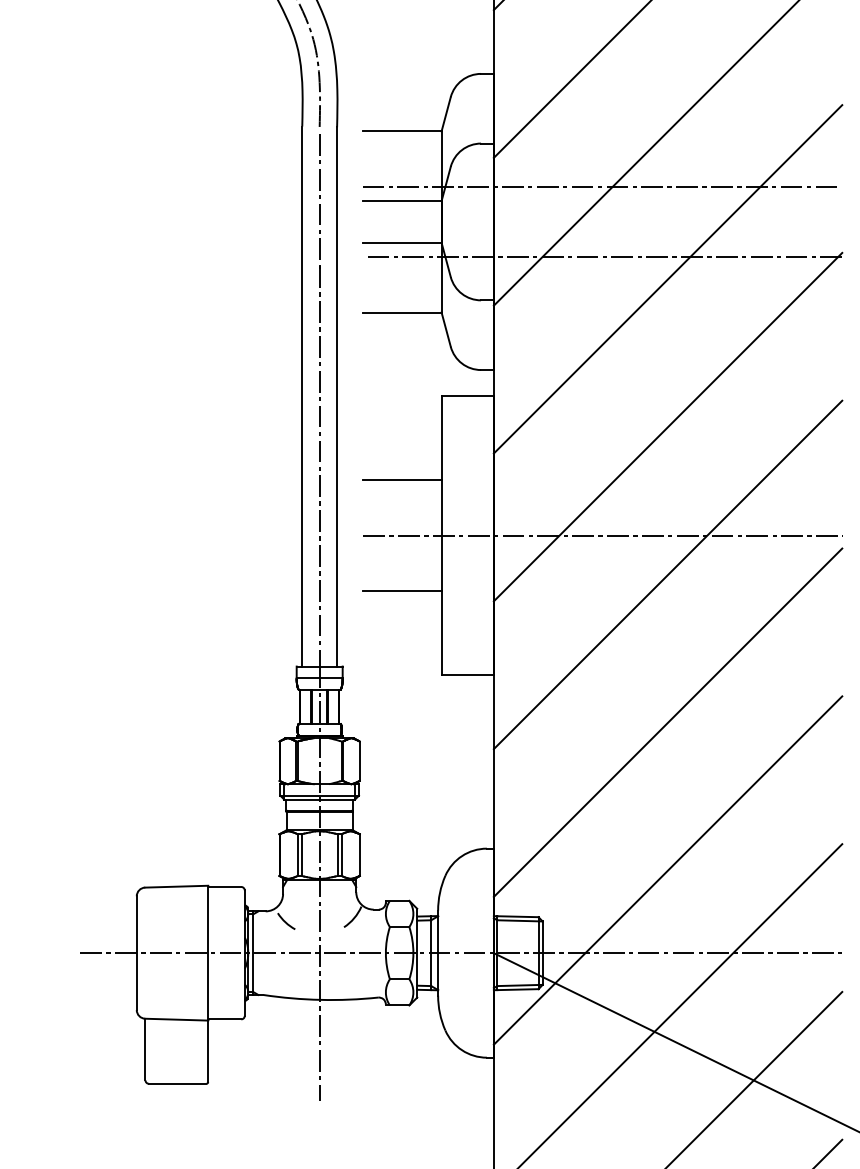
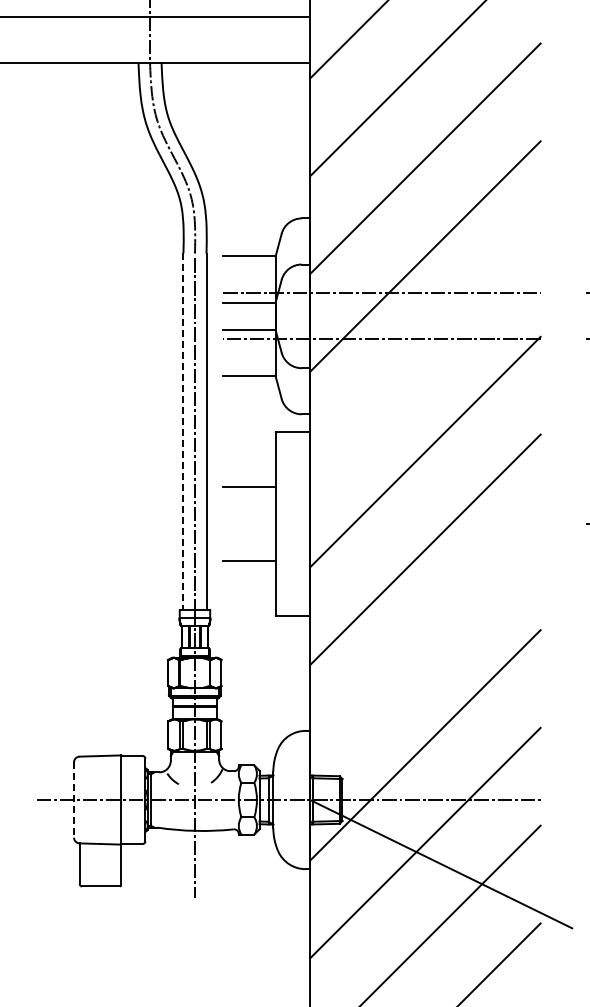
line: (668, 279) -> (425, 354), removed
line: (302, 396) -> (183, 431), solid -> dashed
line: (603, 535) -> (382, 523), removed
line: (668, 722) -> (425, 647), removed
line: (137, 953) -> (74, 800), solid -> dashed

